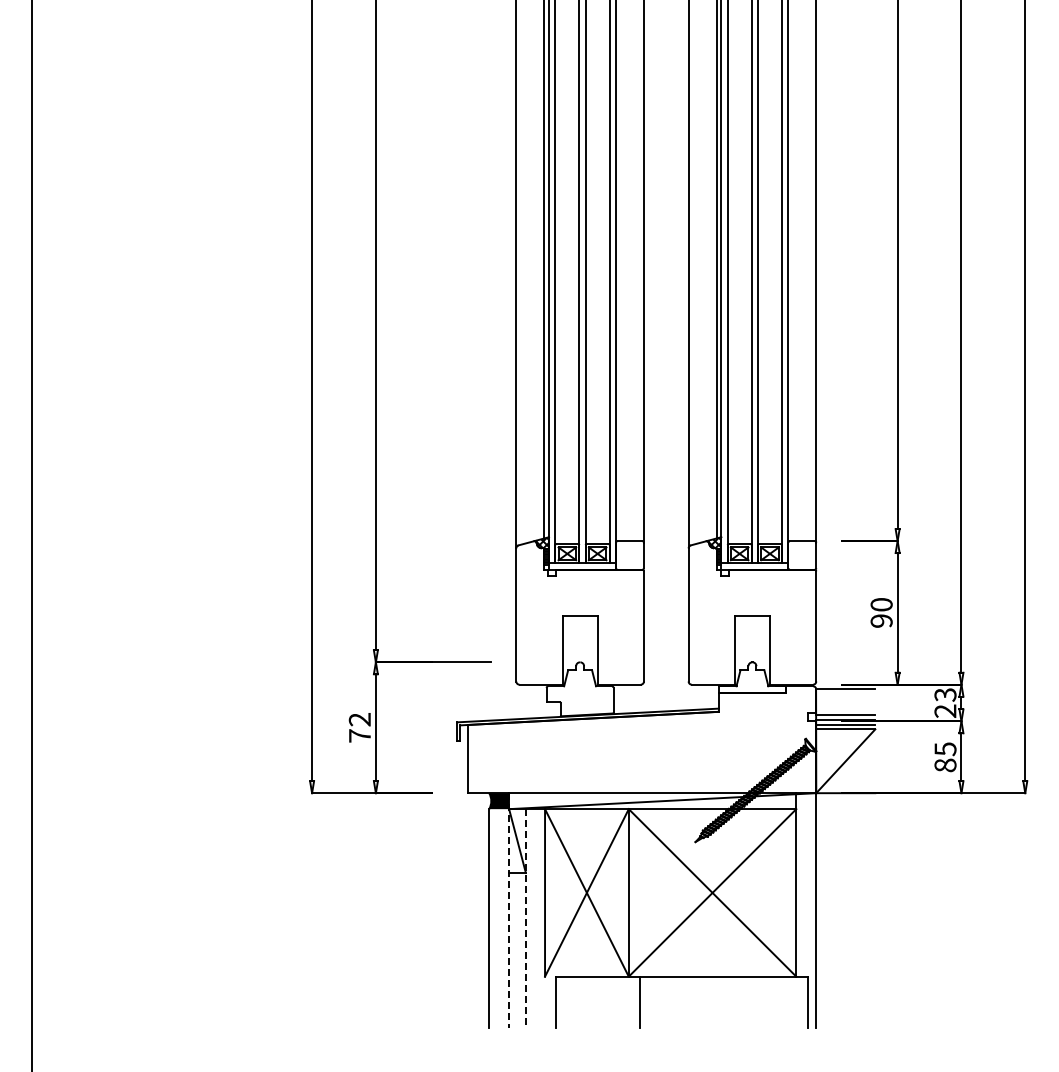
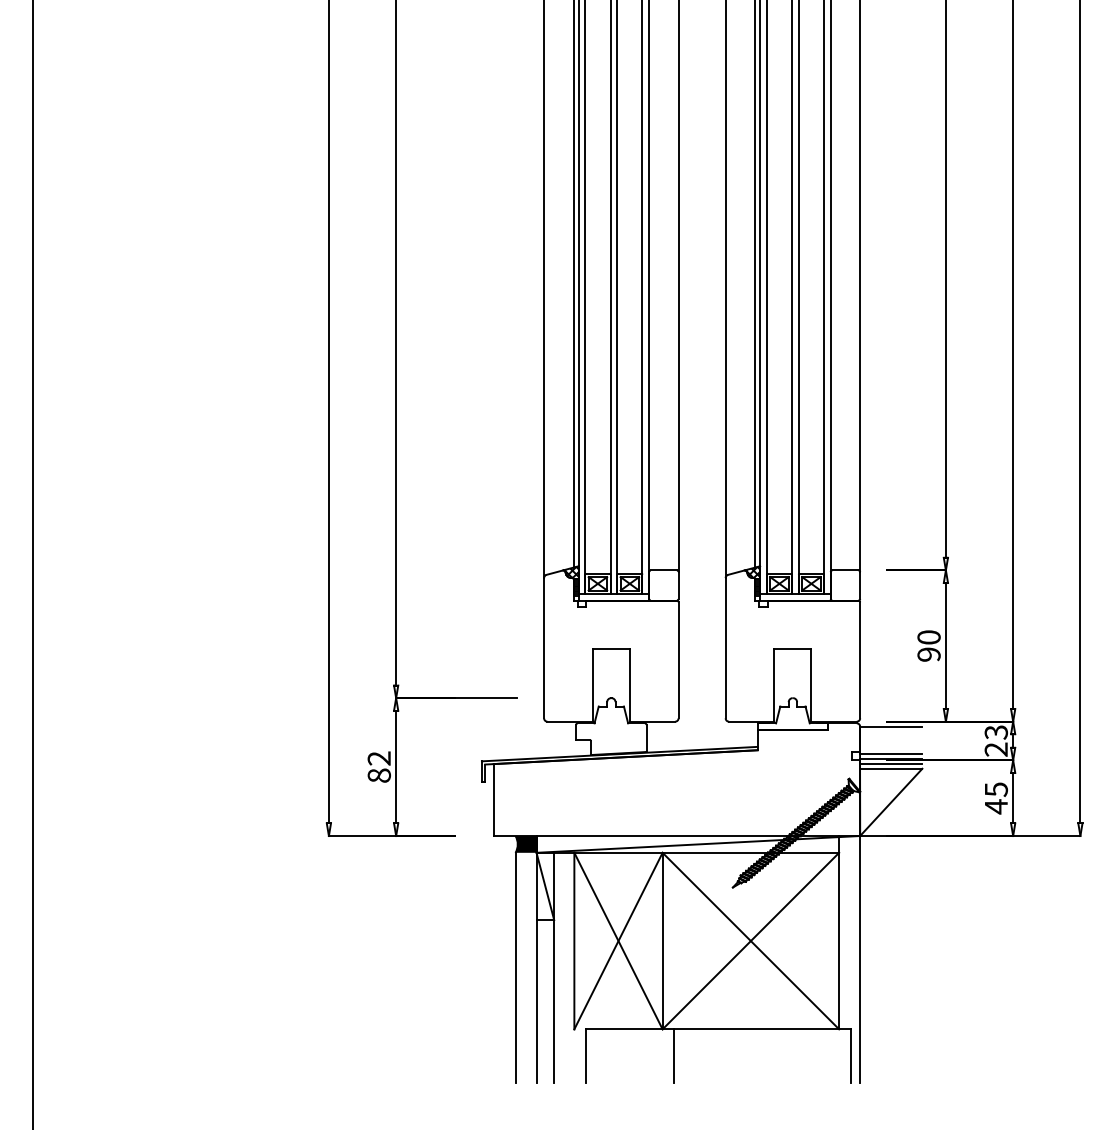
text: (359, 735) -> (378, 775), 72 -> 82
text: (945, 765) -> (996, 806), 85 -> 45
line: (509, 910) -> (536, 959), dashed -> solid
line: (525, 918) -> (553, 968), dashed -> solid

